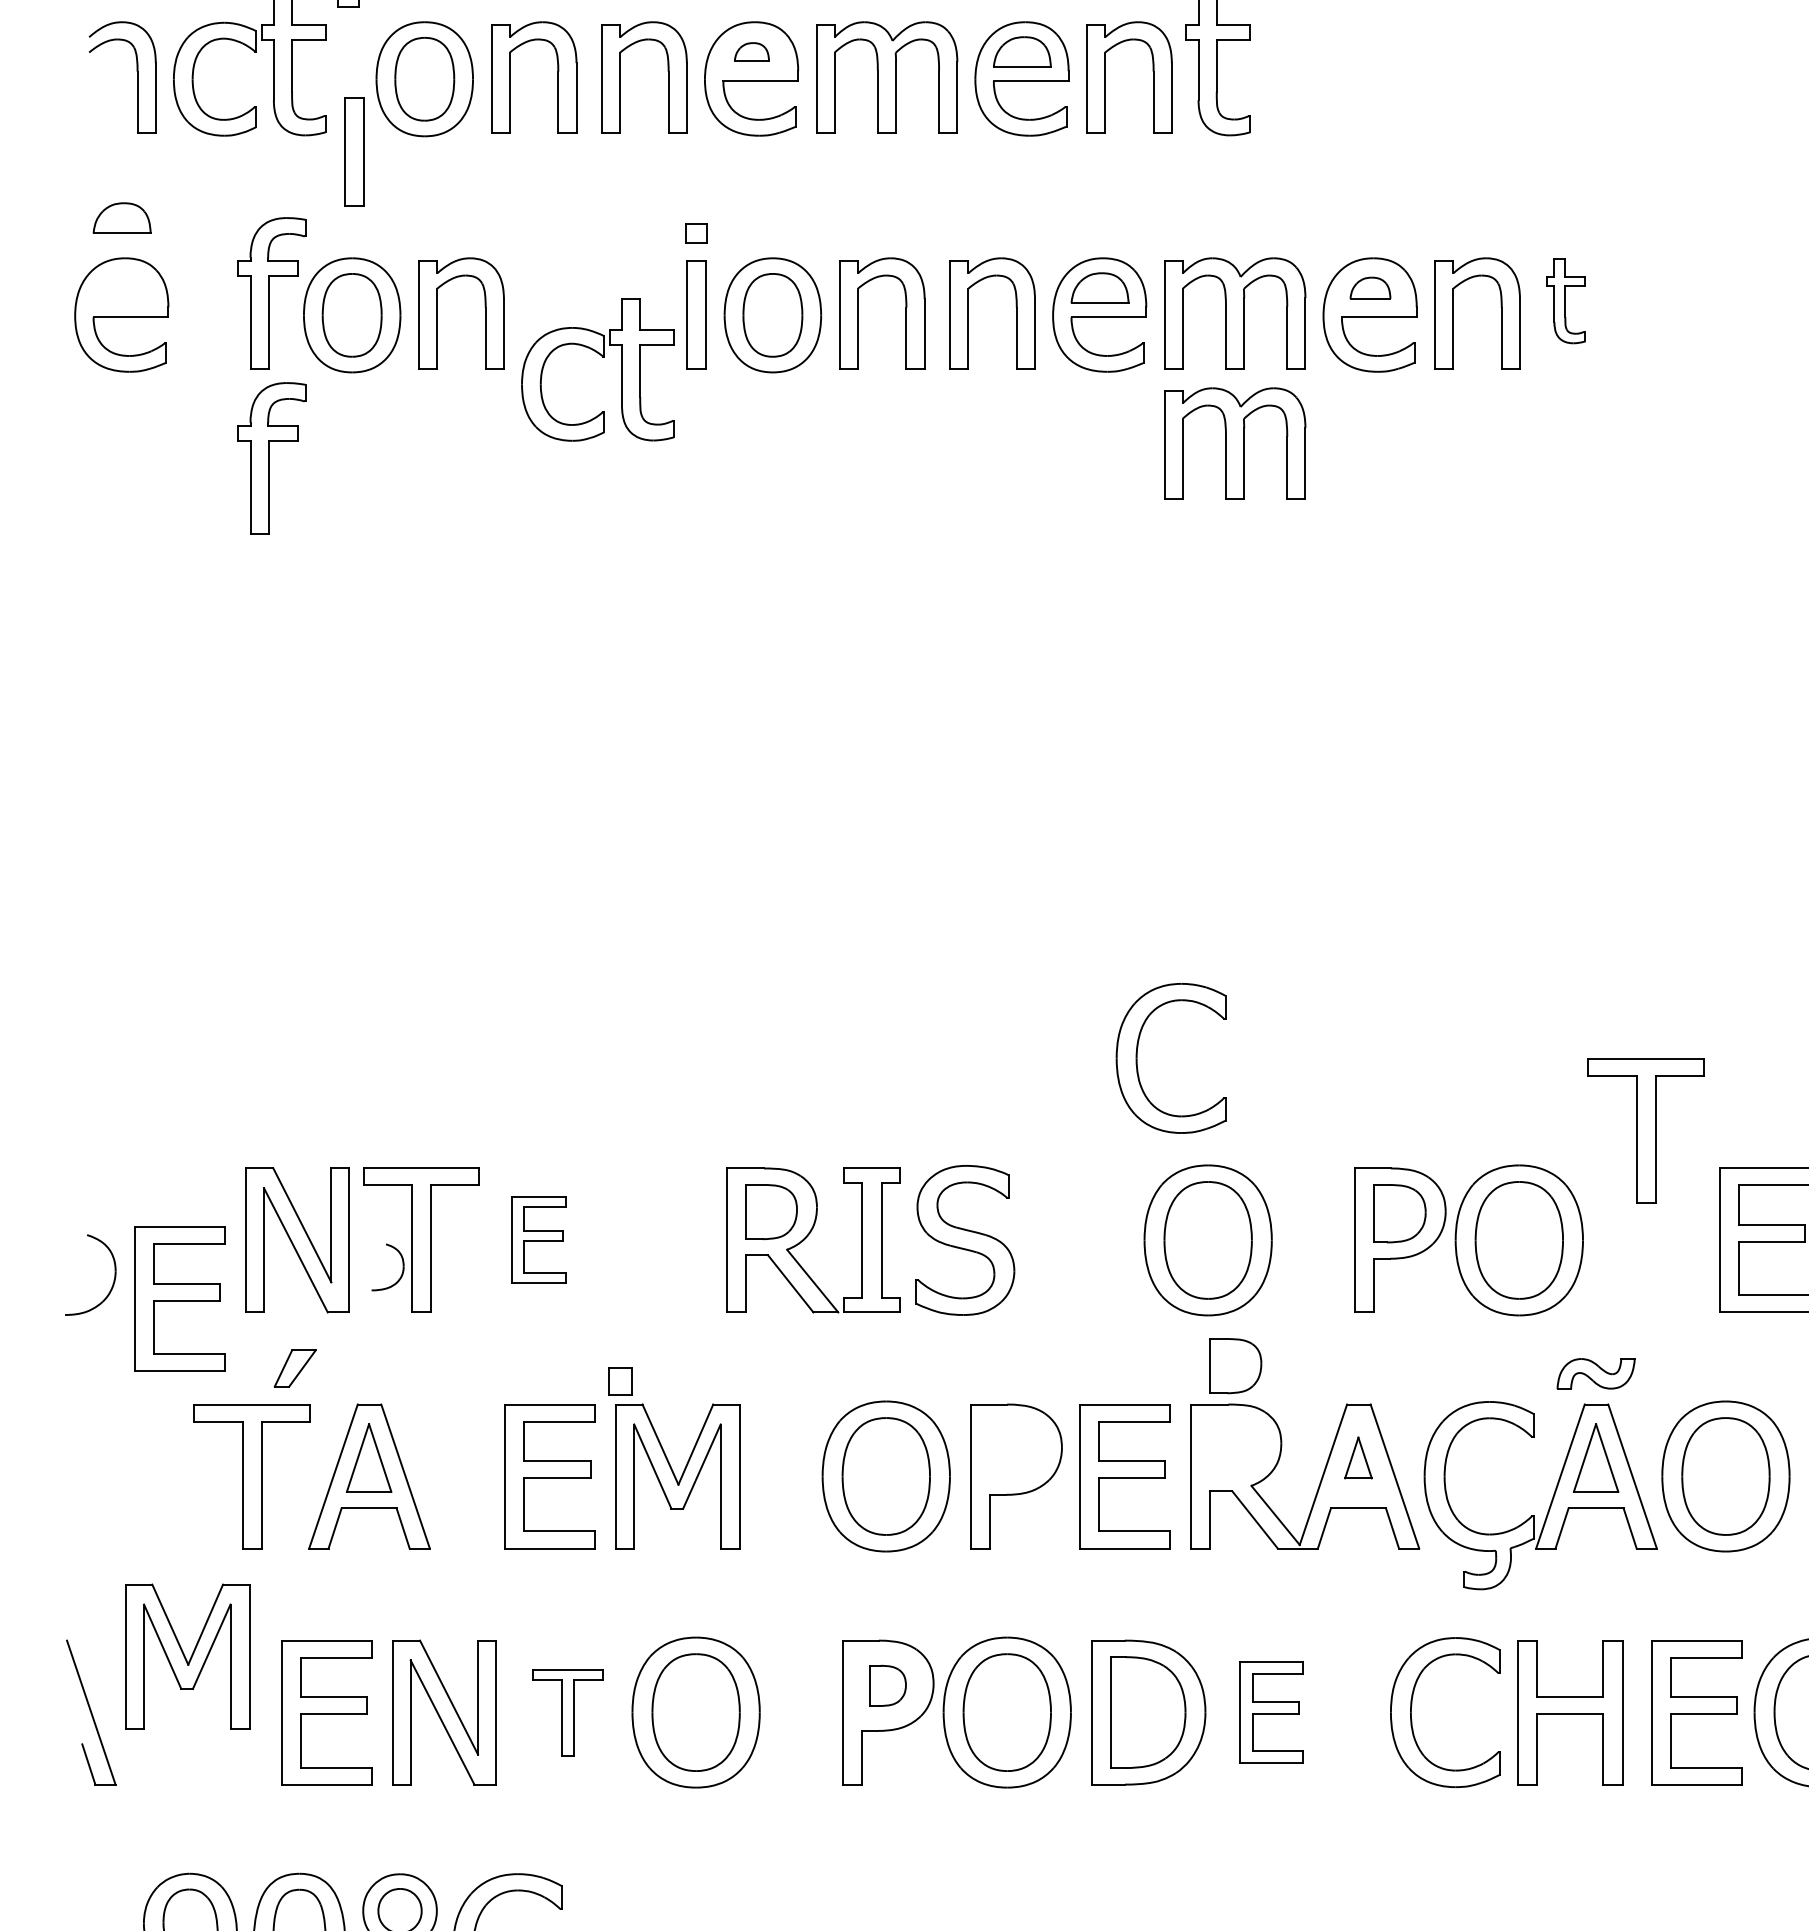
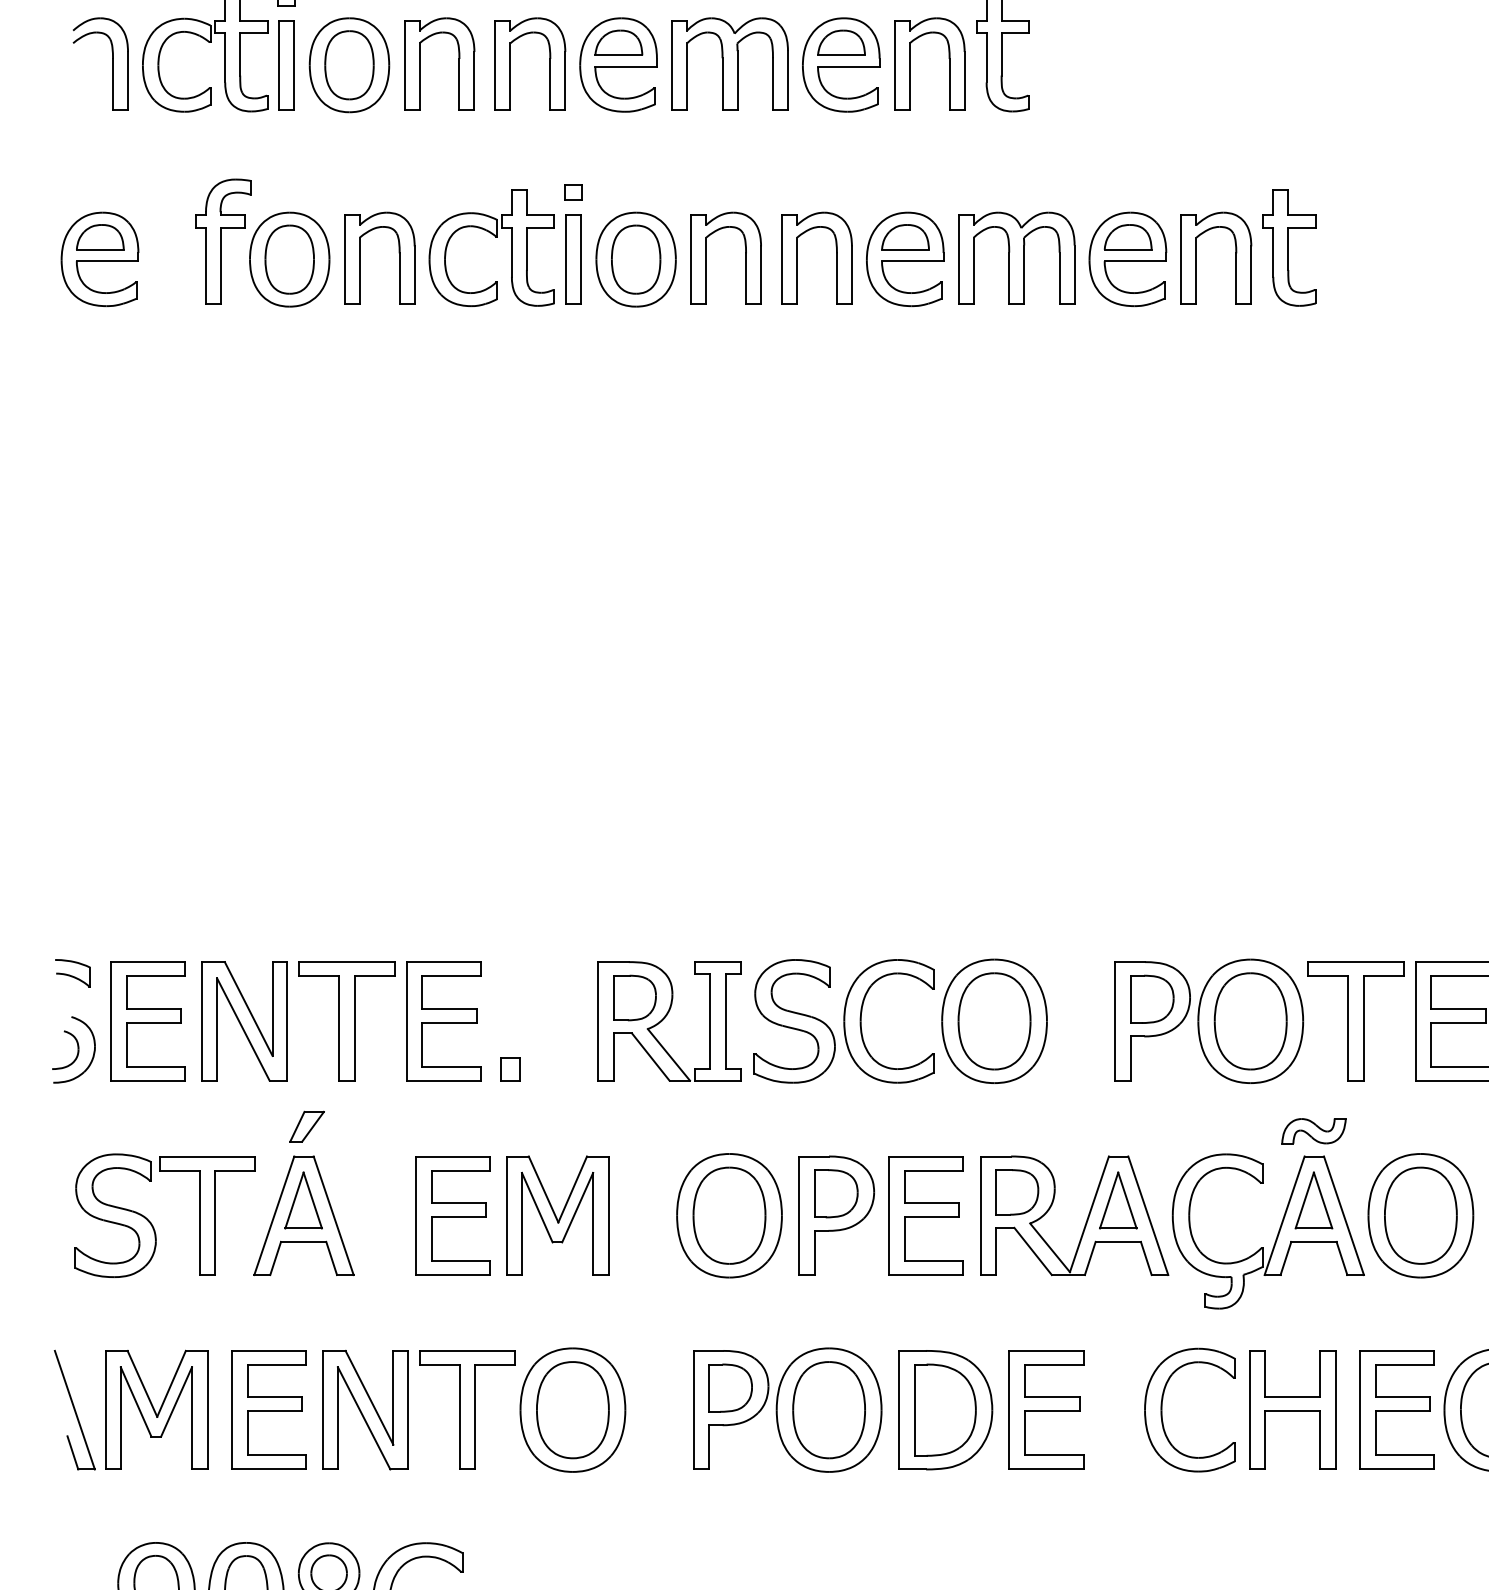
part: (751, 51) -> (618, 42), size x1.67
part: (354, 151) -> (286, 64), moved
part: (121, 217) -> (99, 236), moved
part: (1370, 287) -> (1128, 236), size x1.43
part: (1565, 300) -> (1288, 247), size x1.67
part: (602, 357) -> (495, 237), moved
part: (1235, 443) -> (1017, 365), removed
part: (271, 458) -> (223, 377), removed
part: (1137, 1058) -> (861, 1021), moved
part: (1645, 1130) -> (1355, 1020), moved
part: (88, 1181) -> (72, 972), added
part: (538, 1239) -> (443, 1020), size x1.67
part: (402, 1267) -> (77, 1050), moved
part: (179, 1298) -> (147, 1020), moved
part: (1235, 1366) -> (1017, 1192), moved
part: (294, 1368) -> (306, 1126), moved
part: (620, 1381) -> (510, 1069), moved
part: (1015, 1449) -> (835, 1193), added
part: (1358, 1457) -> (1118, 1200), size x1.67
part: (140, 1476) -> (115, 1215), added
part: (187, 1656) -> (156, 1410), moved
part: (887, 1685) -> (730, 1387), size x1.43
part: (567, 1712) -> (467, 1410), size x1.67
part: (1270, 1712) -> (1045, 1410), size x1.43

